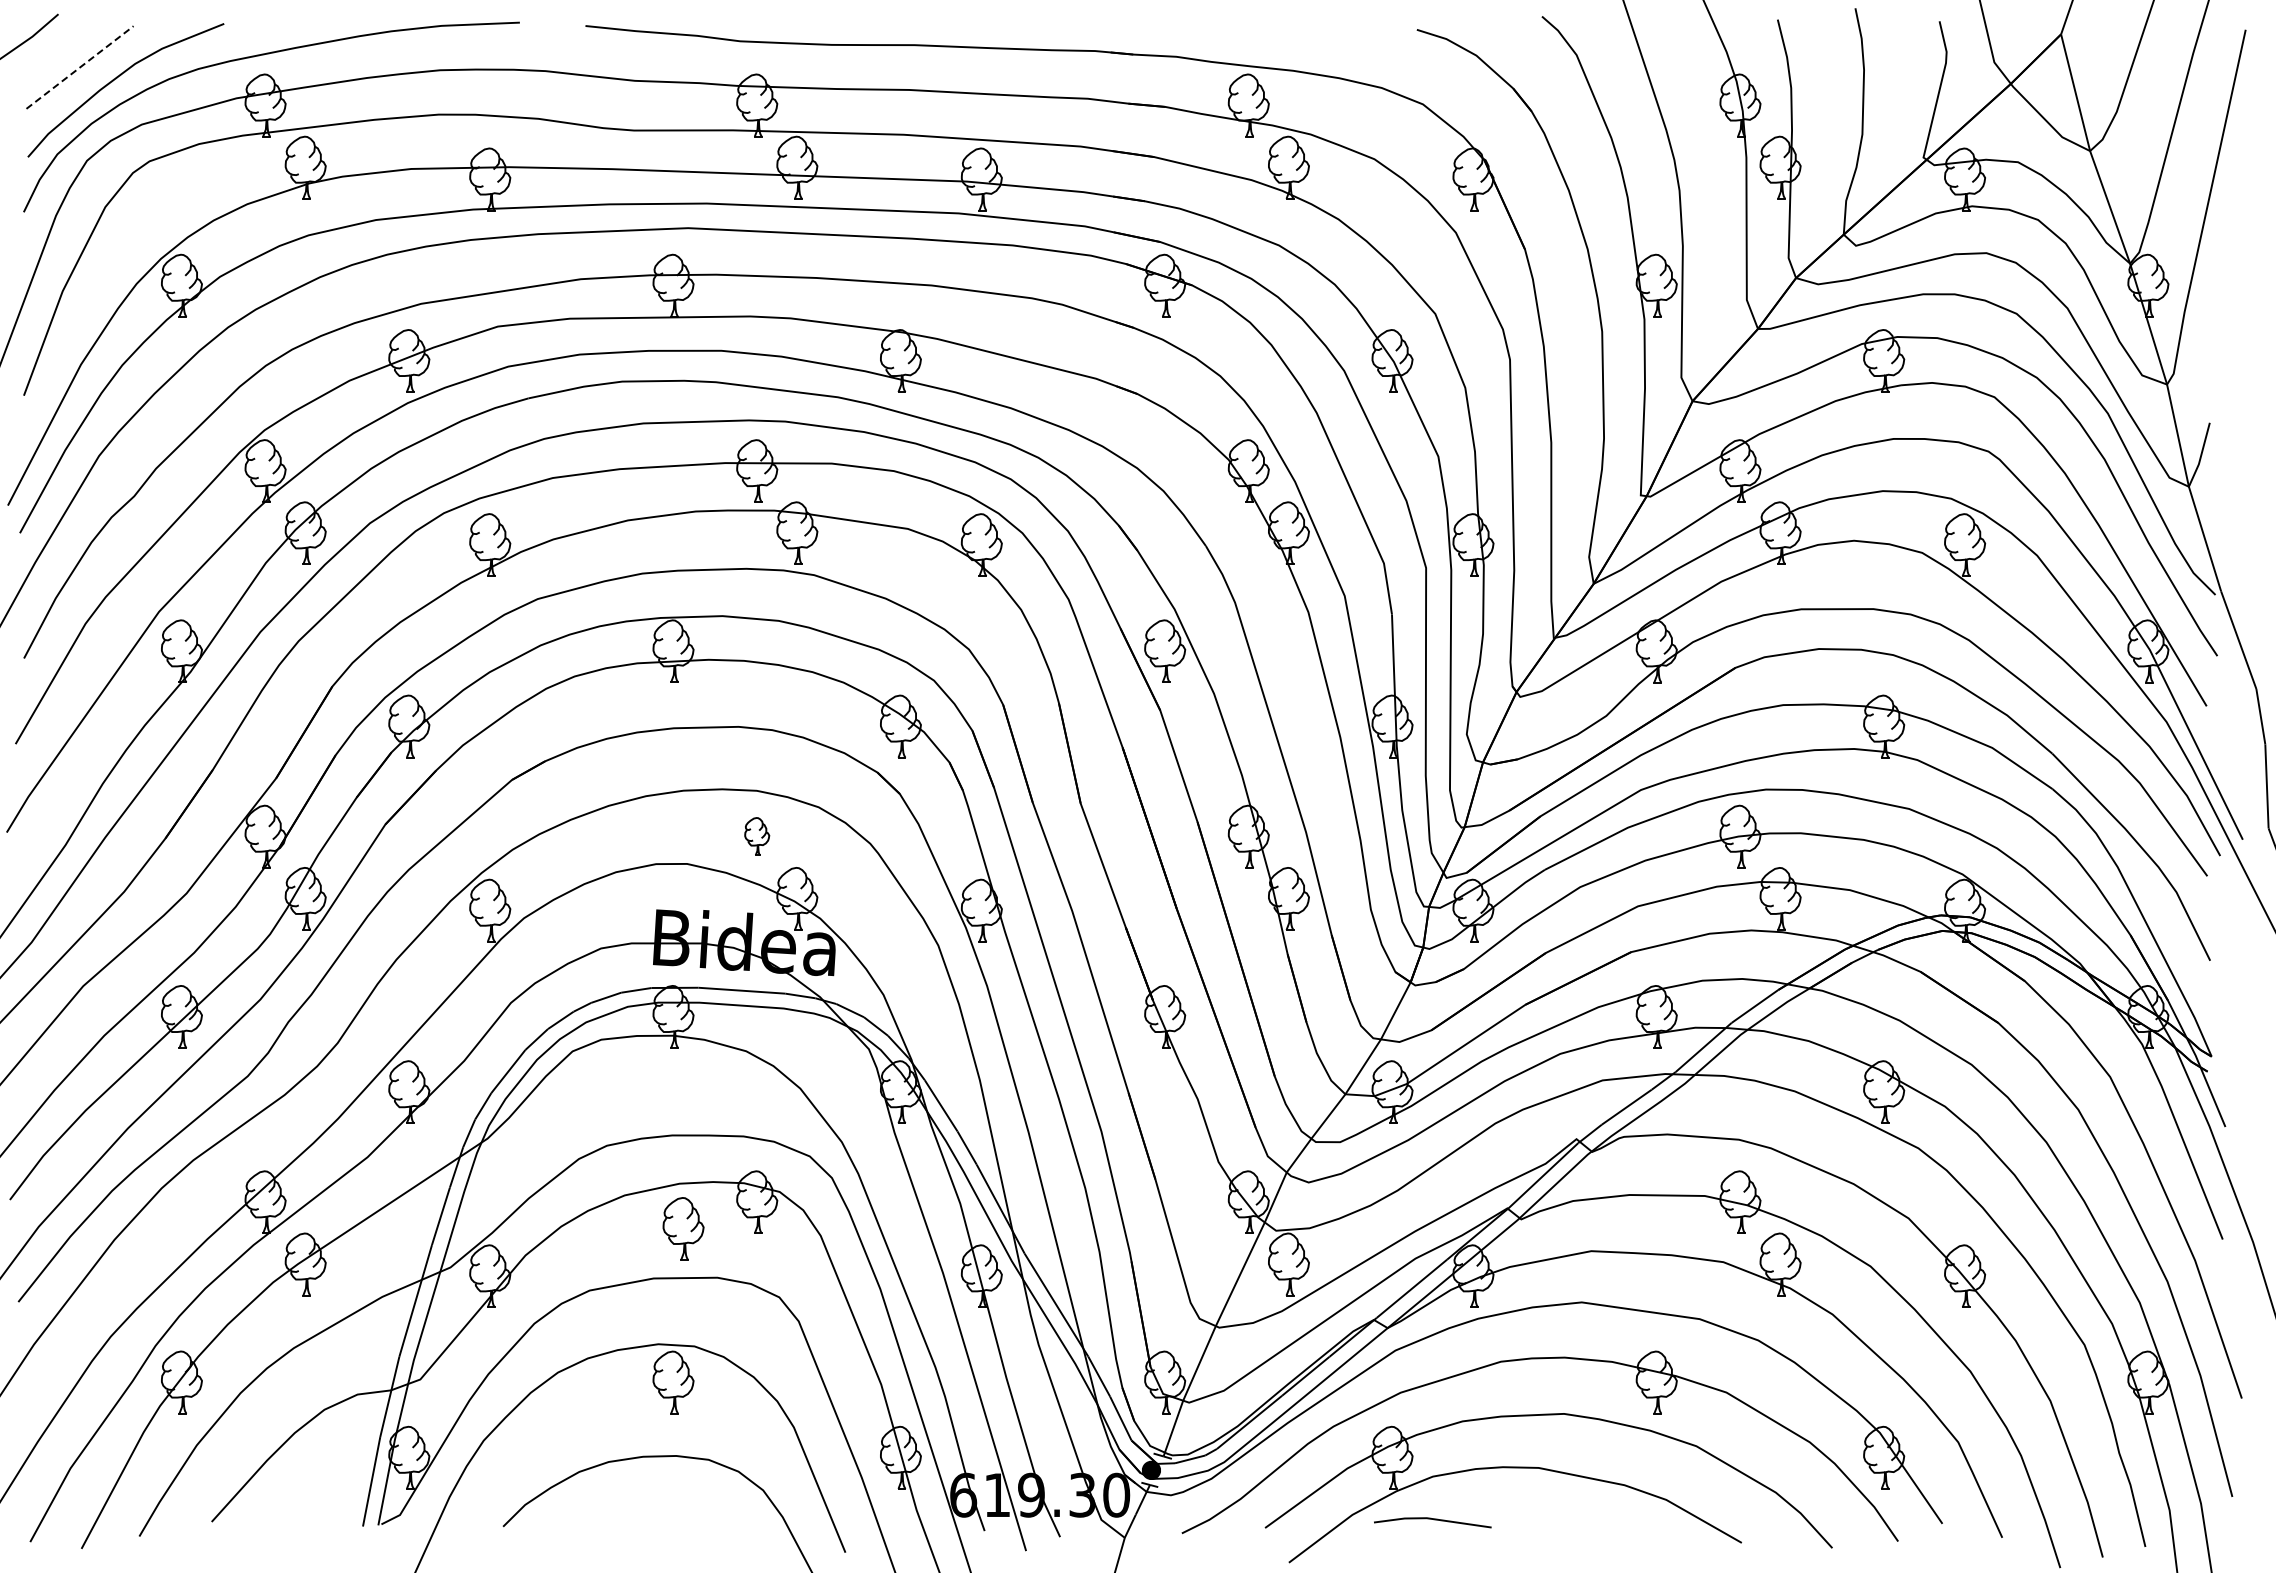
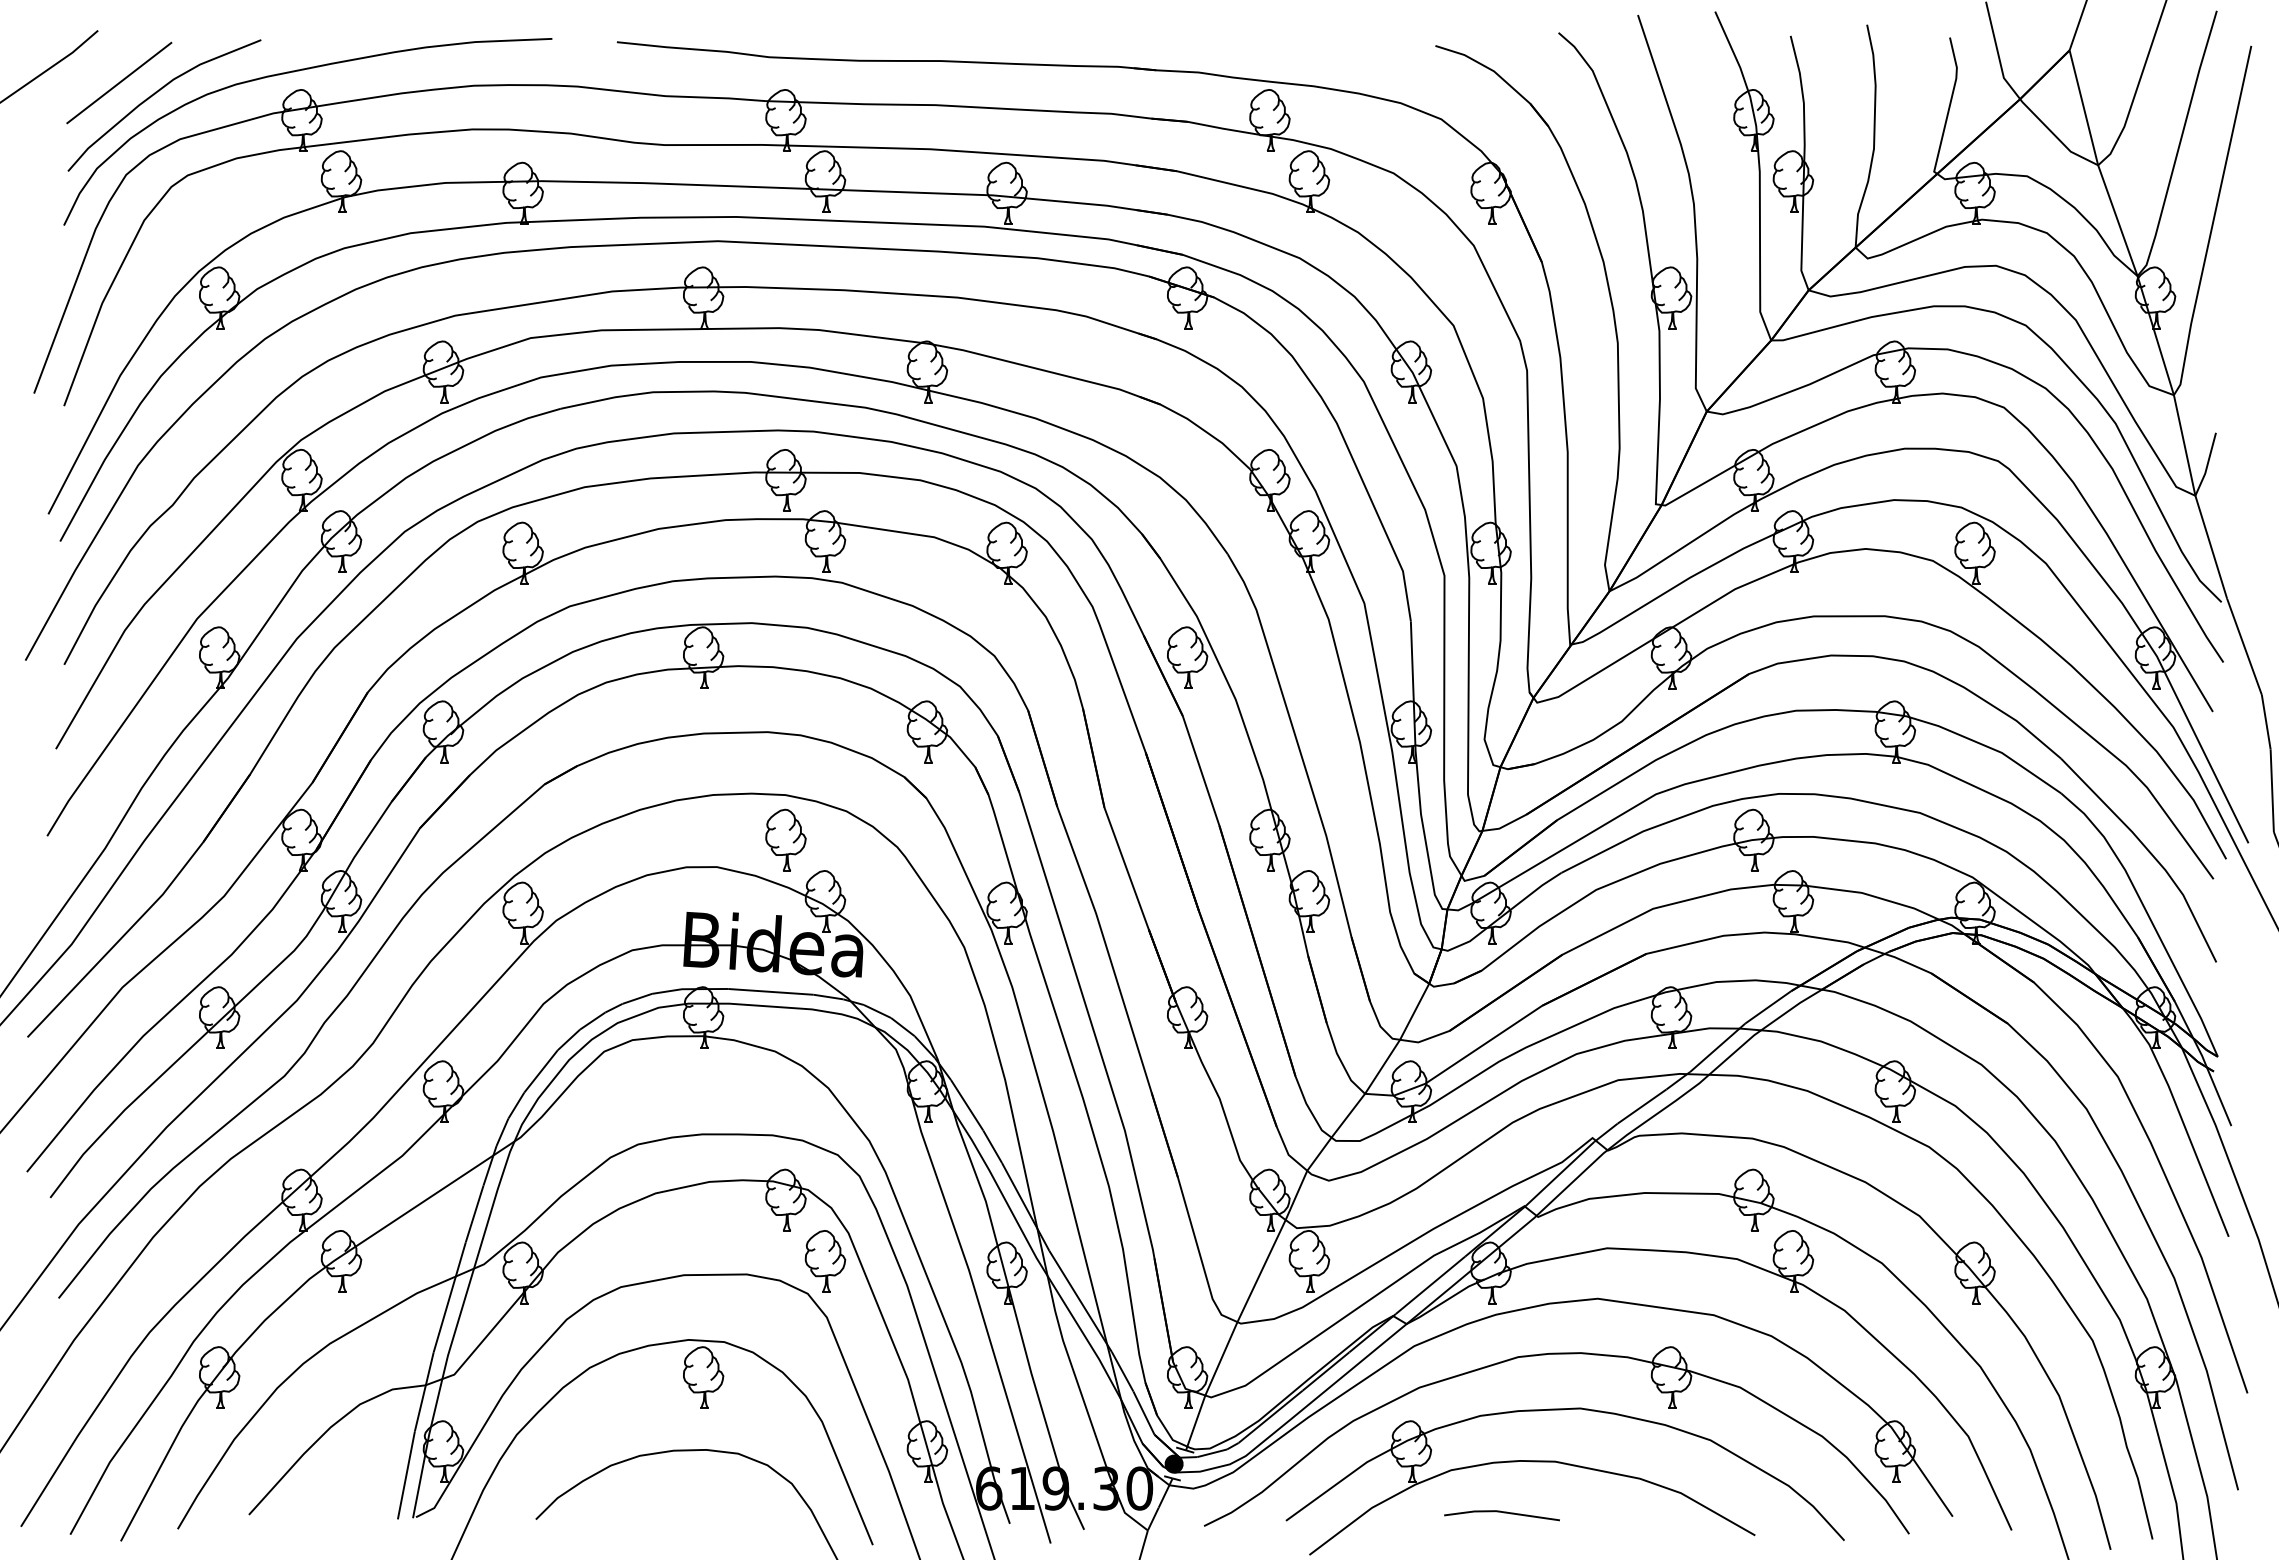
line: (80, 67) -> (119, 83), dashed -> solid
part: (756, 835) -> (785, 839), size x1.67
part: (683, 1229) -> (825, 1261), moved
line: (1434, 1520) -> (1503, 1513), moved

